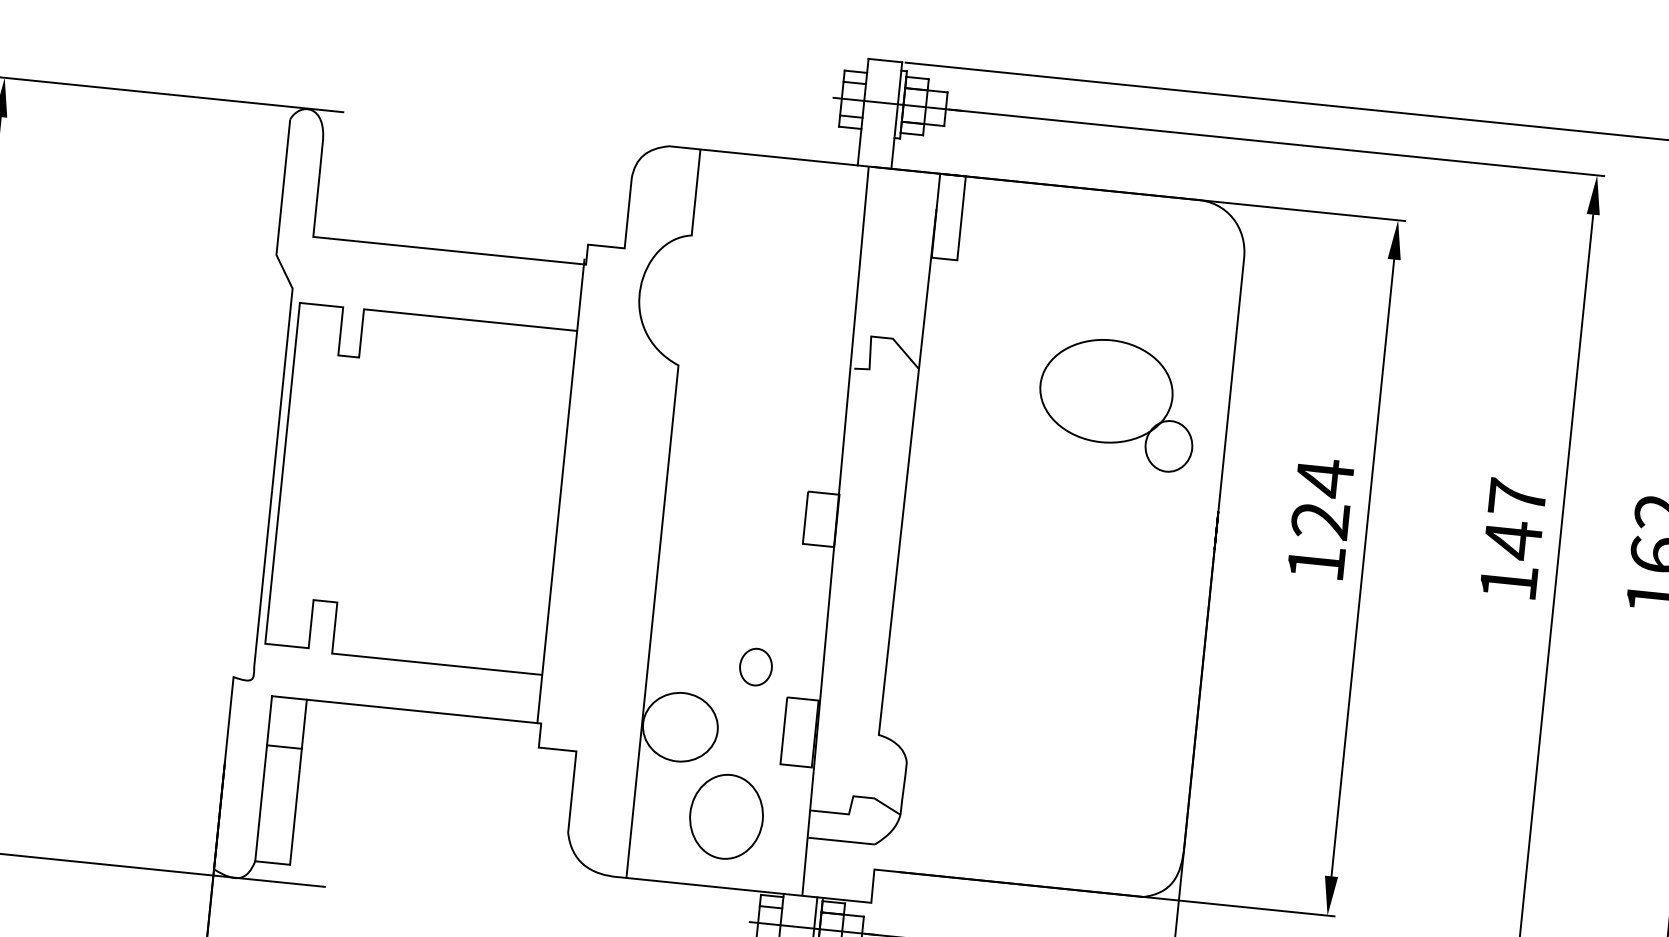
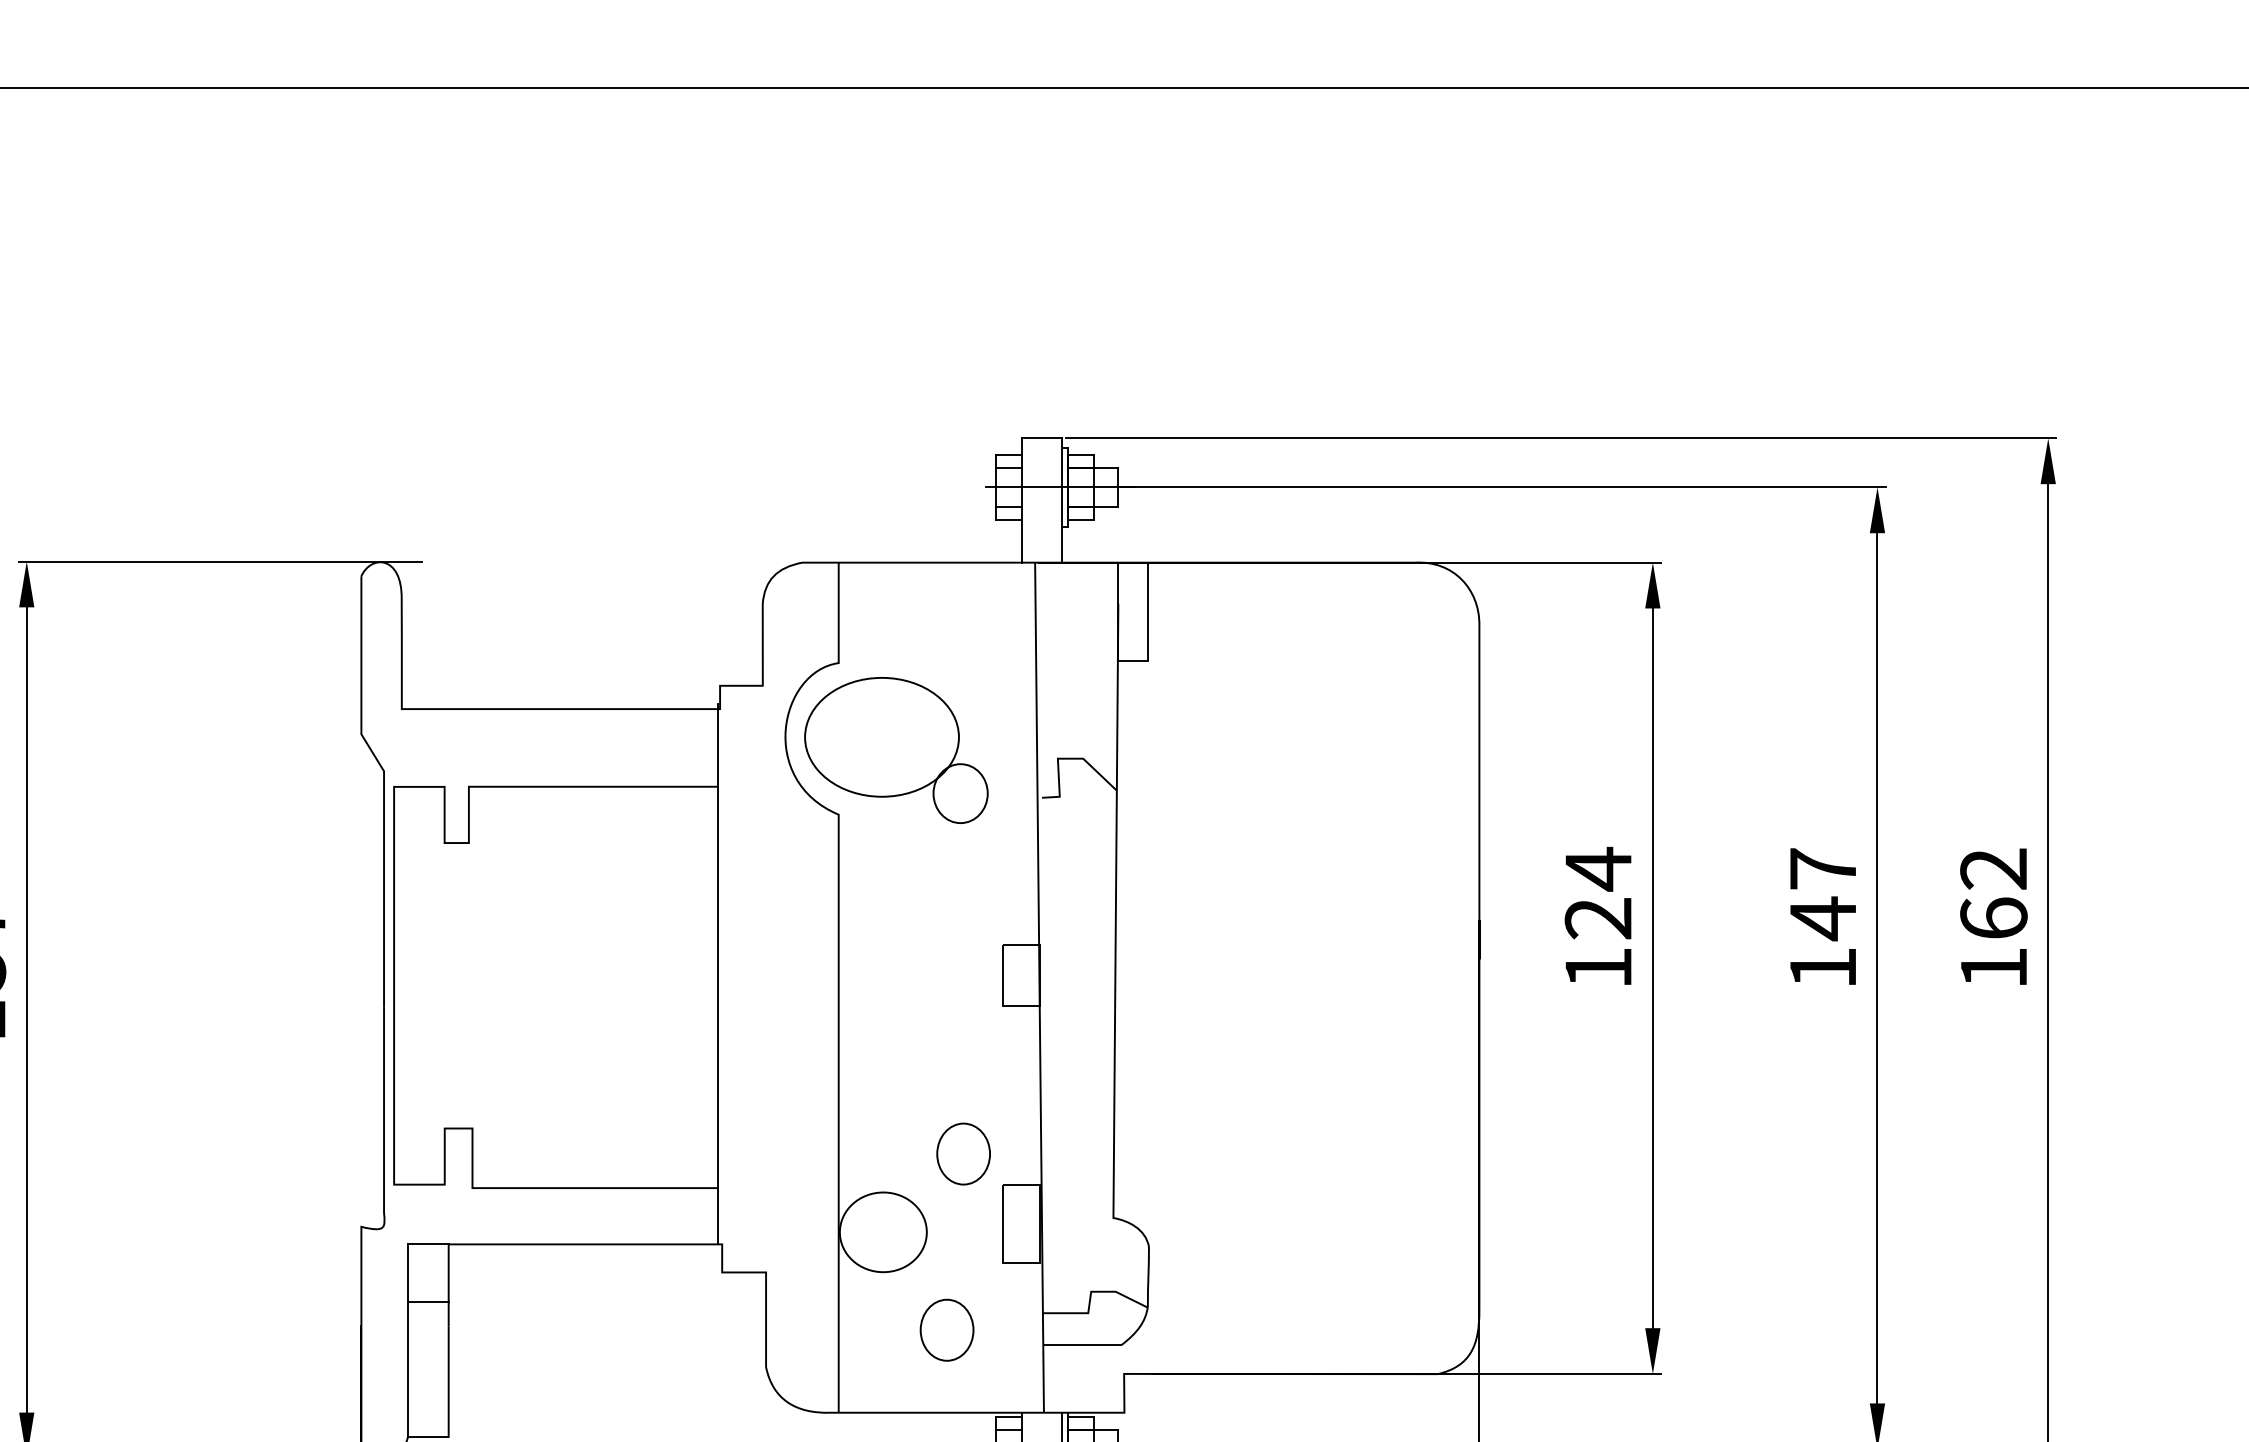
part: (1117, 403) -> (896, 750), moved
part: (755, 666) -> (963, 1153), size x1.43
part: (726, 816) -> (946, 1329), size x0.62

